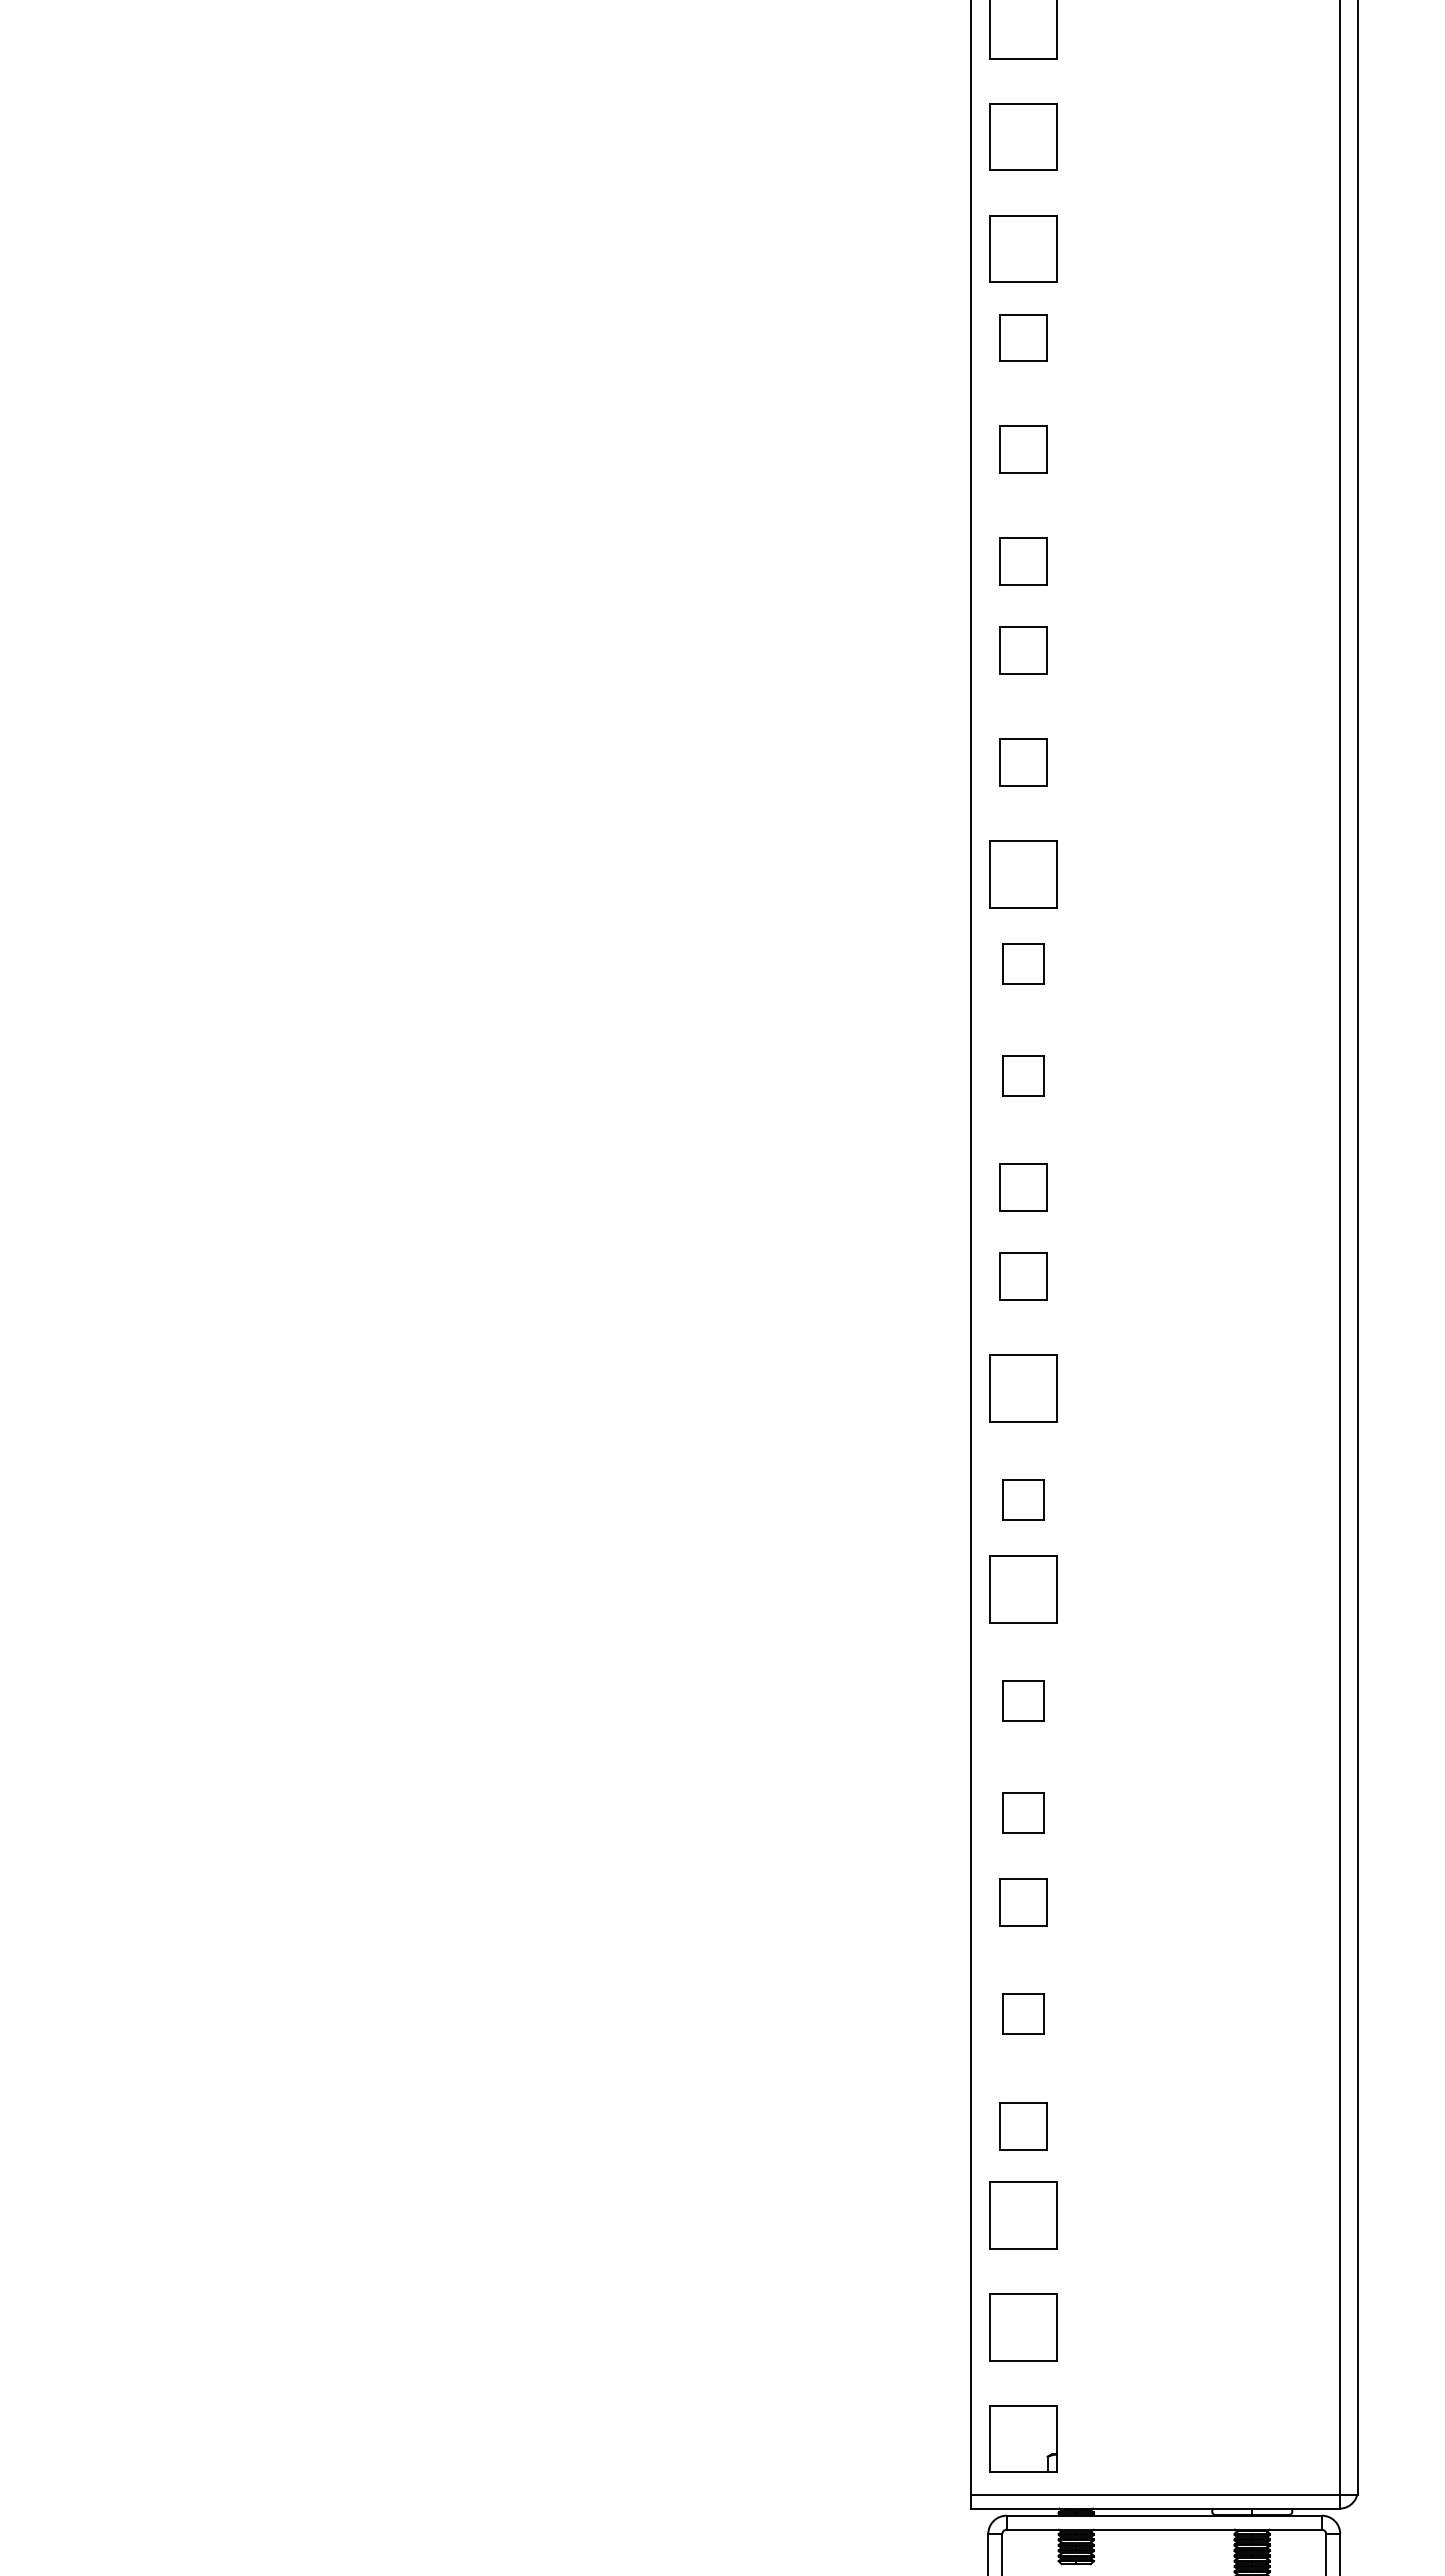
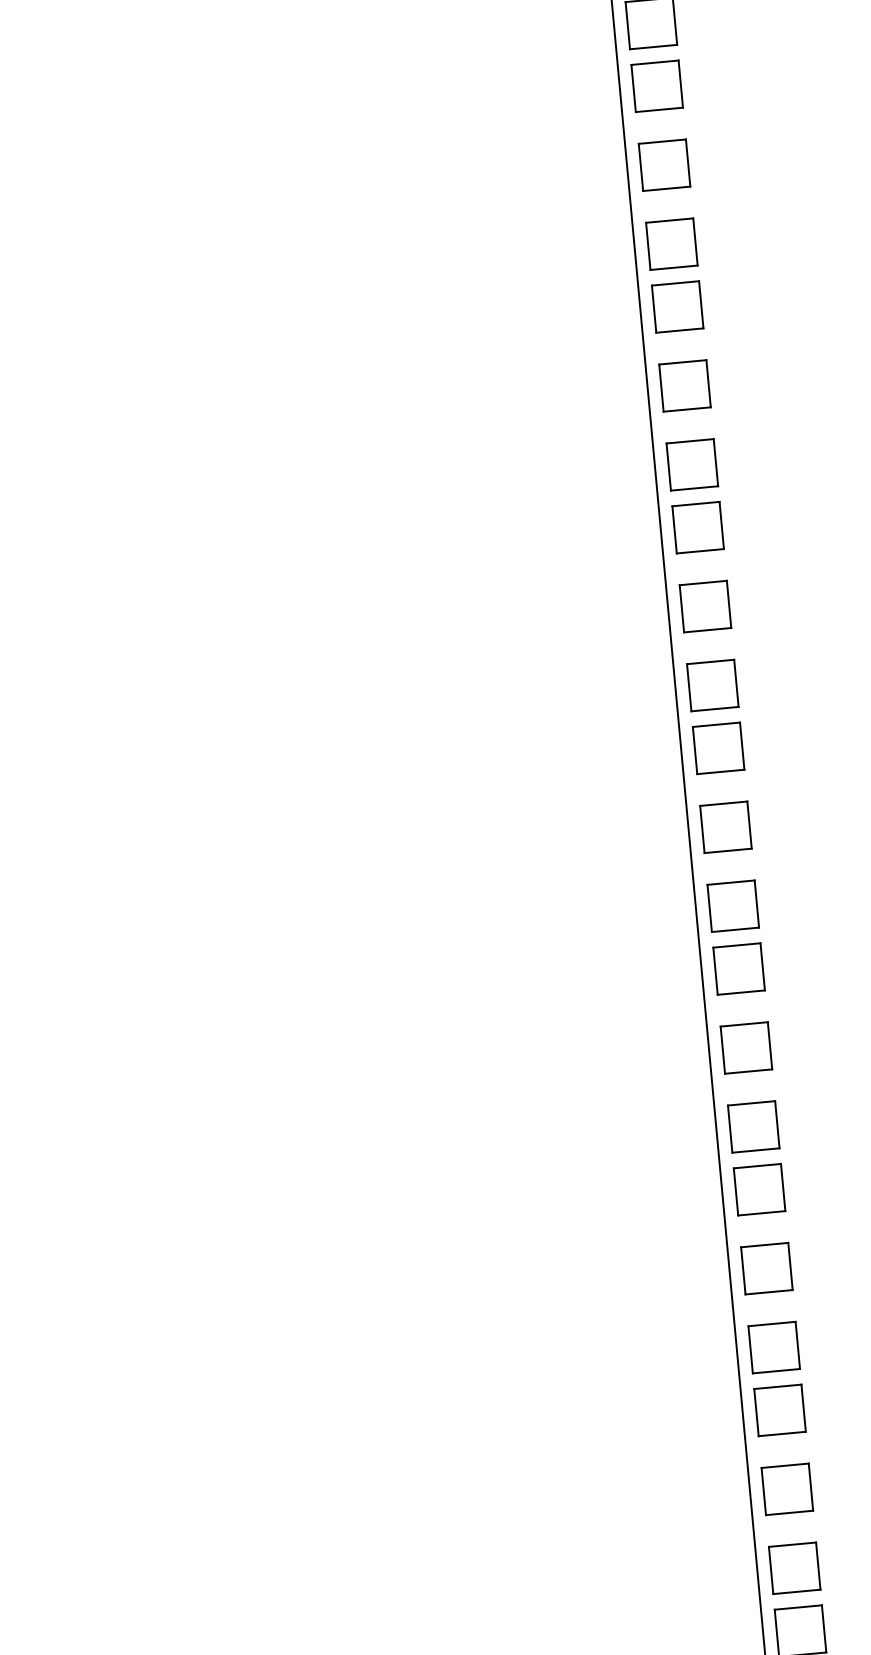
part: (1023, 337) -> (677, 306), size x1.43
part: (1023, 449) -> (685, 385), size x1.43
part: (1023, 561) -> (692, 464), size x1.43
part: (1023, 650) -> (698, 527), size x1.43
part: (1023, 762) -> (705, 606), size x1.43
part: (1023, 963) -> (718, 748), size x1.67
part: (1023, 1075) -> (725, 827), size x1.67
part: (1023, 1187) -> (733, 906), size x1.43
part: (1023, 1276) -> (739, 968), size x1.43
part: (1023, 1500) -> (753, 1127), size x1.67
part: (1023, 1701) -> (766, 1268), size x1.67
part: (1023, 1813) -> (774, 1347), size x1.67
part: (1023, 1902) -> (780, 1410), size x1.43
part: (1023, 2014) -> (787, 1489), size x1.67
part: (1023, 2126) -> (794, 1568), size x1.43

